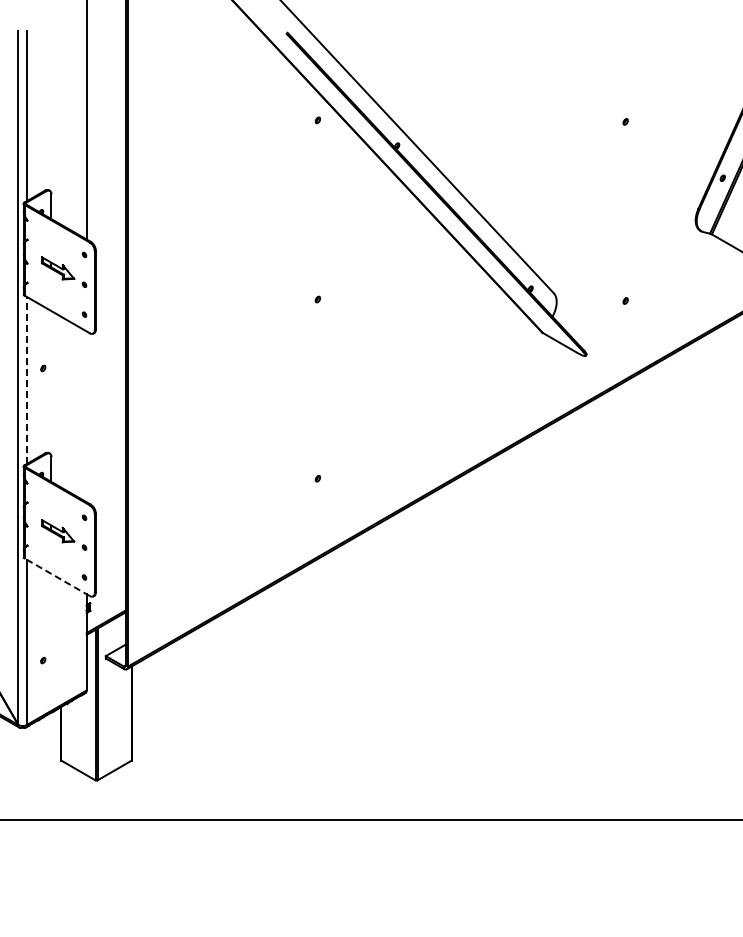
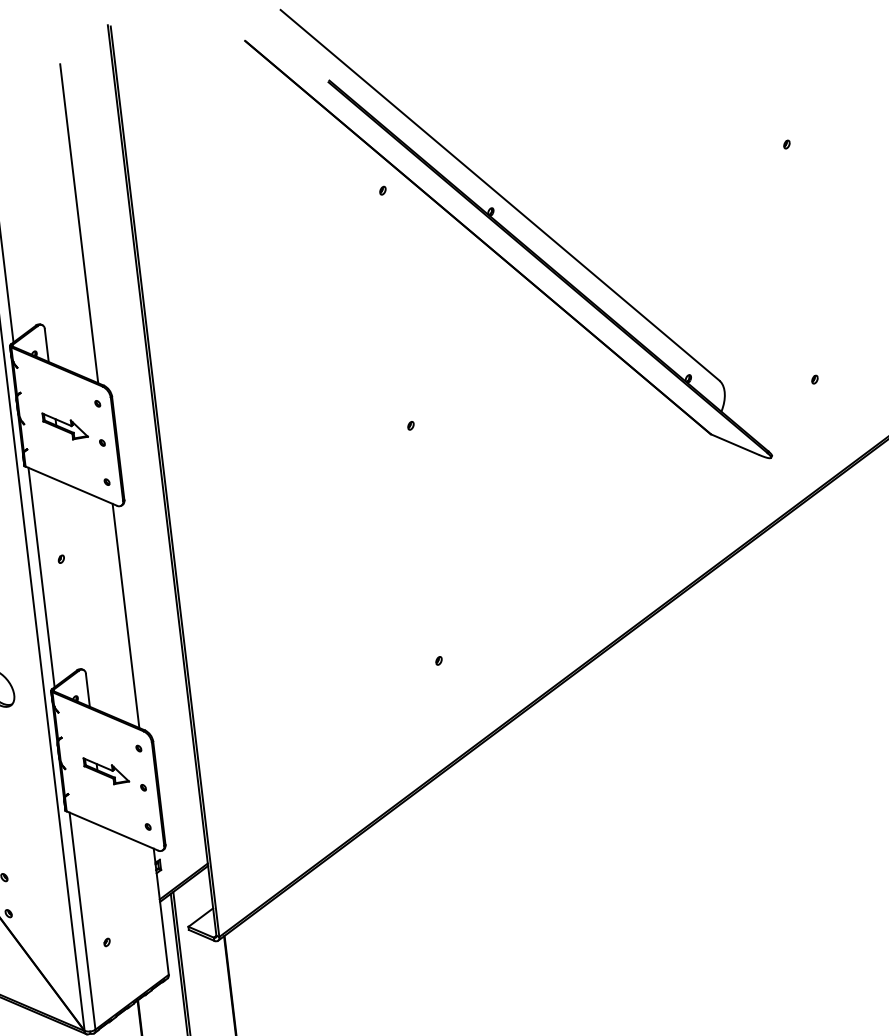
line: (26, 380) -> (41, 577), dashed -> solid
line: (86, 416) -> (125, 615), added
line: (57, 577) -> (112, 831), dashed -> solid

